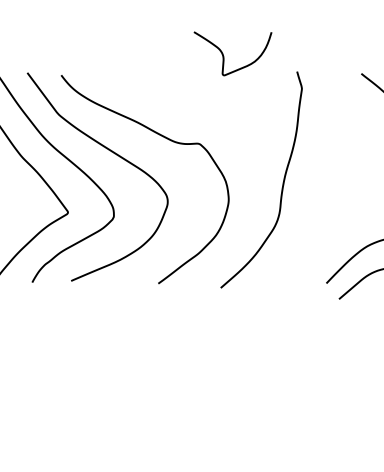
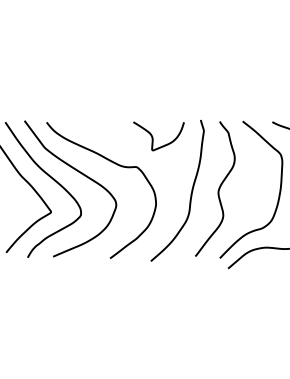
curve: (224, 55) -> (153, 137), moved
curve: (322, 179) -> (217, 190), added

